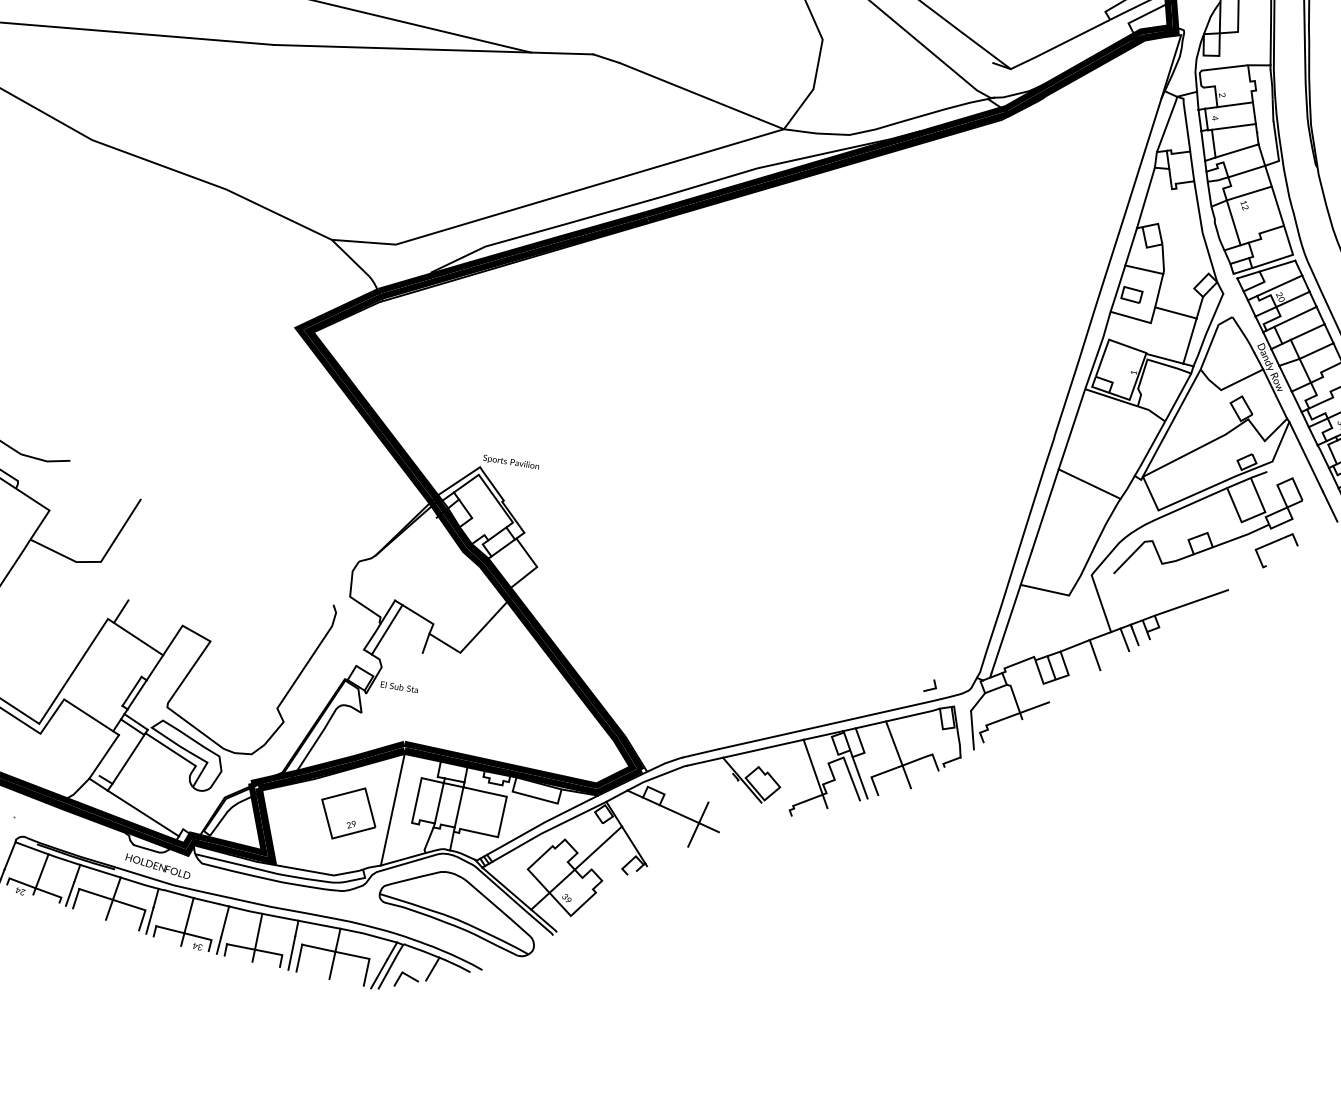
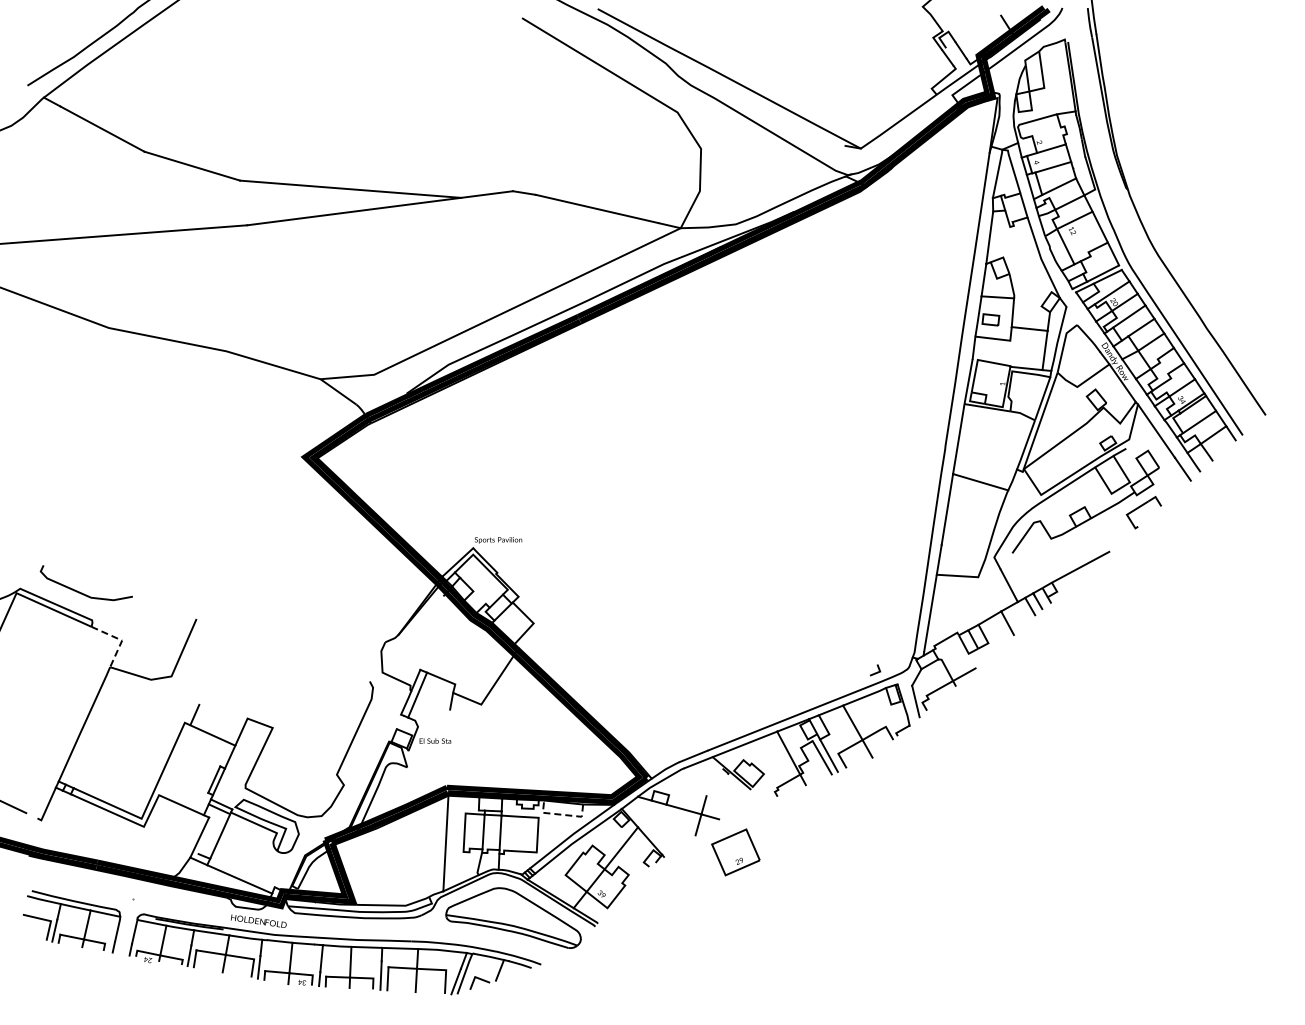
line: (48, 510) -> (121, 640), solid -> dashed
line: (535, 797) -> (562, 814), solid -> dashed
part: (348, 813) -> (735, 852), moved

